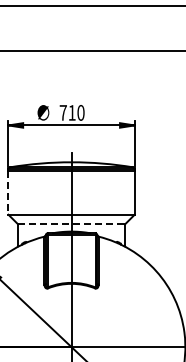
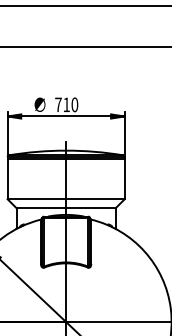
line: (8, 192) -> (7, 178), dashed -> solid
line: (72, 224) -> (66, 208), dashed -> solid

